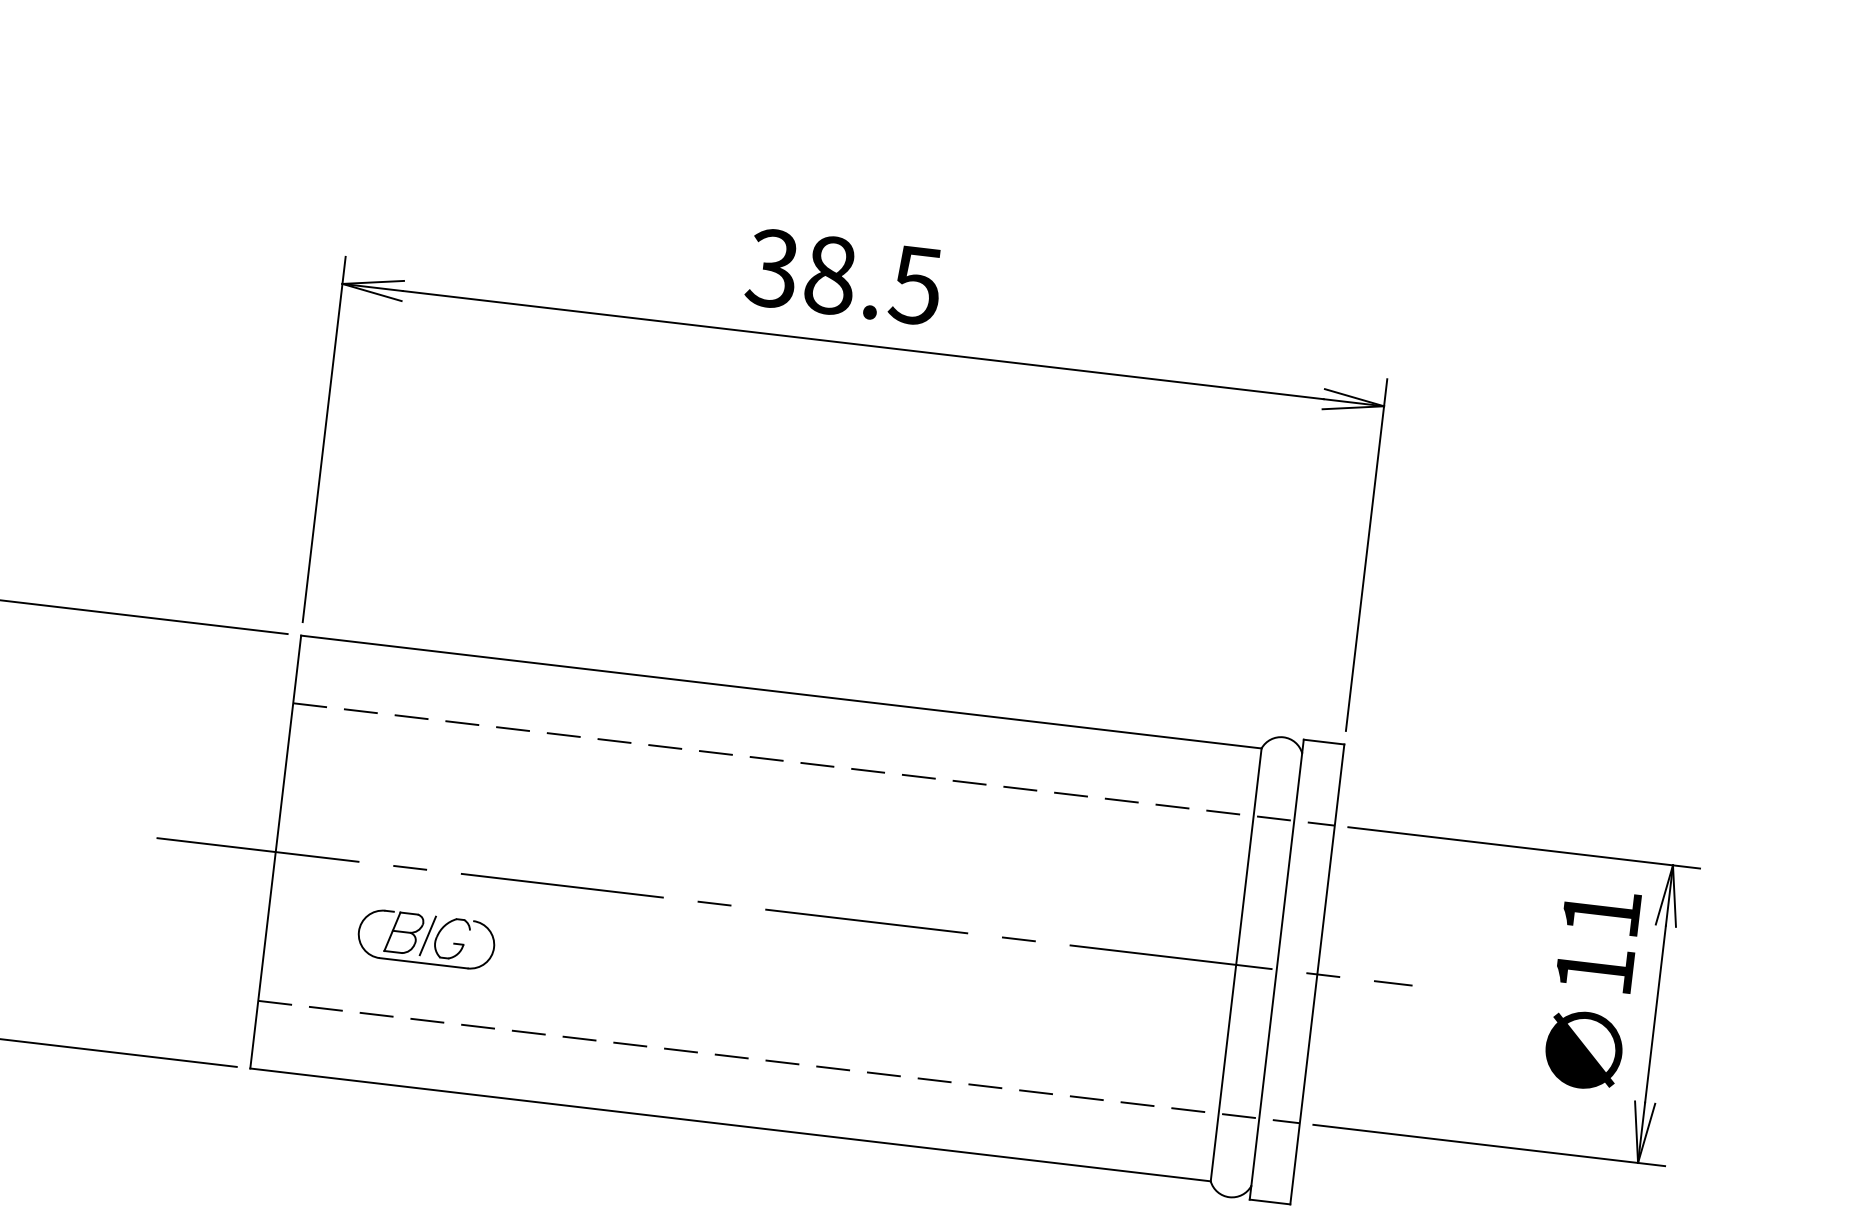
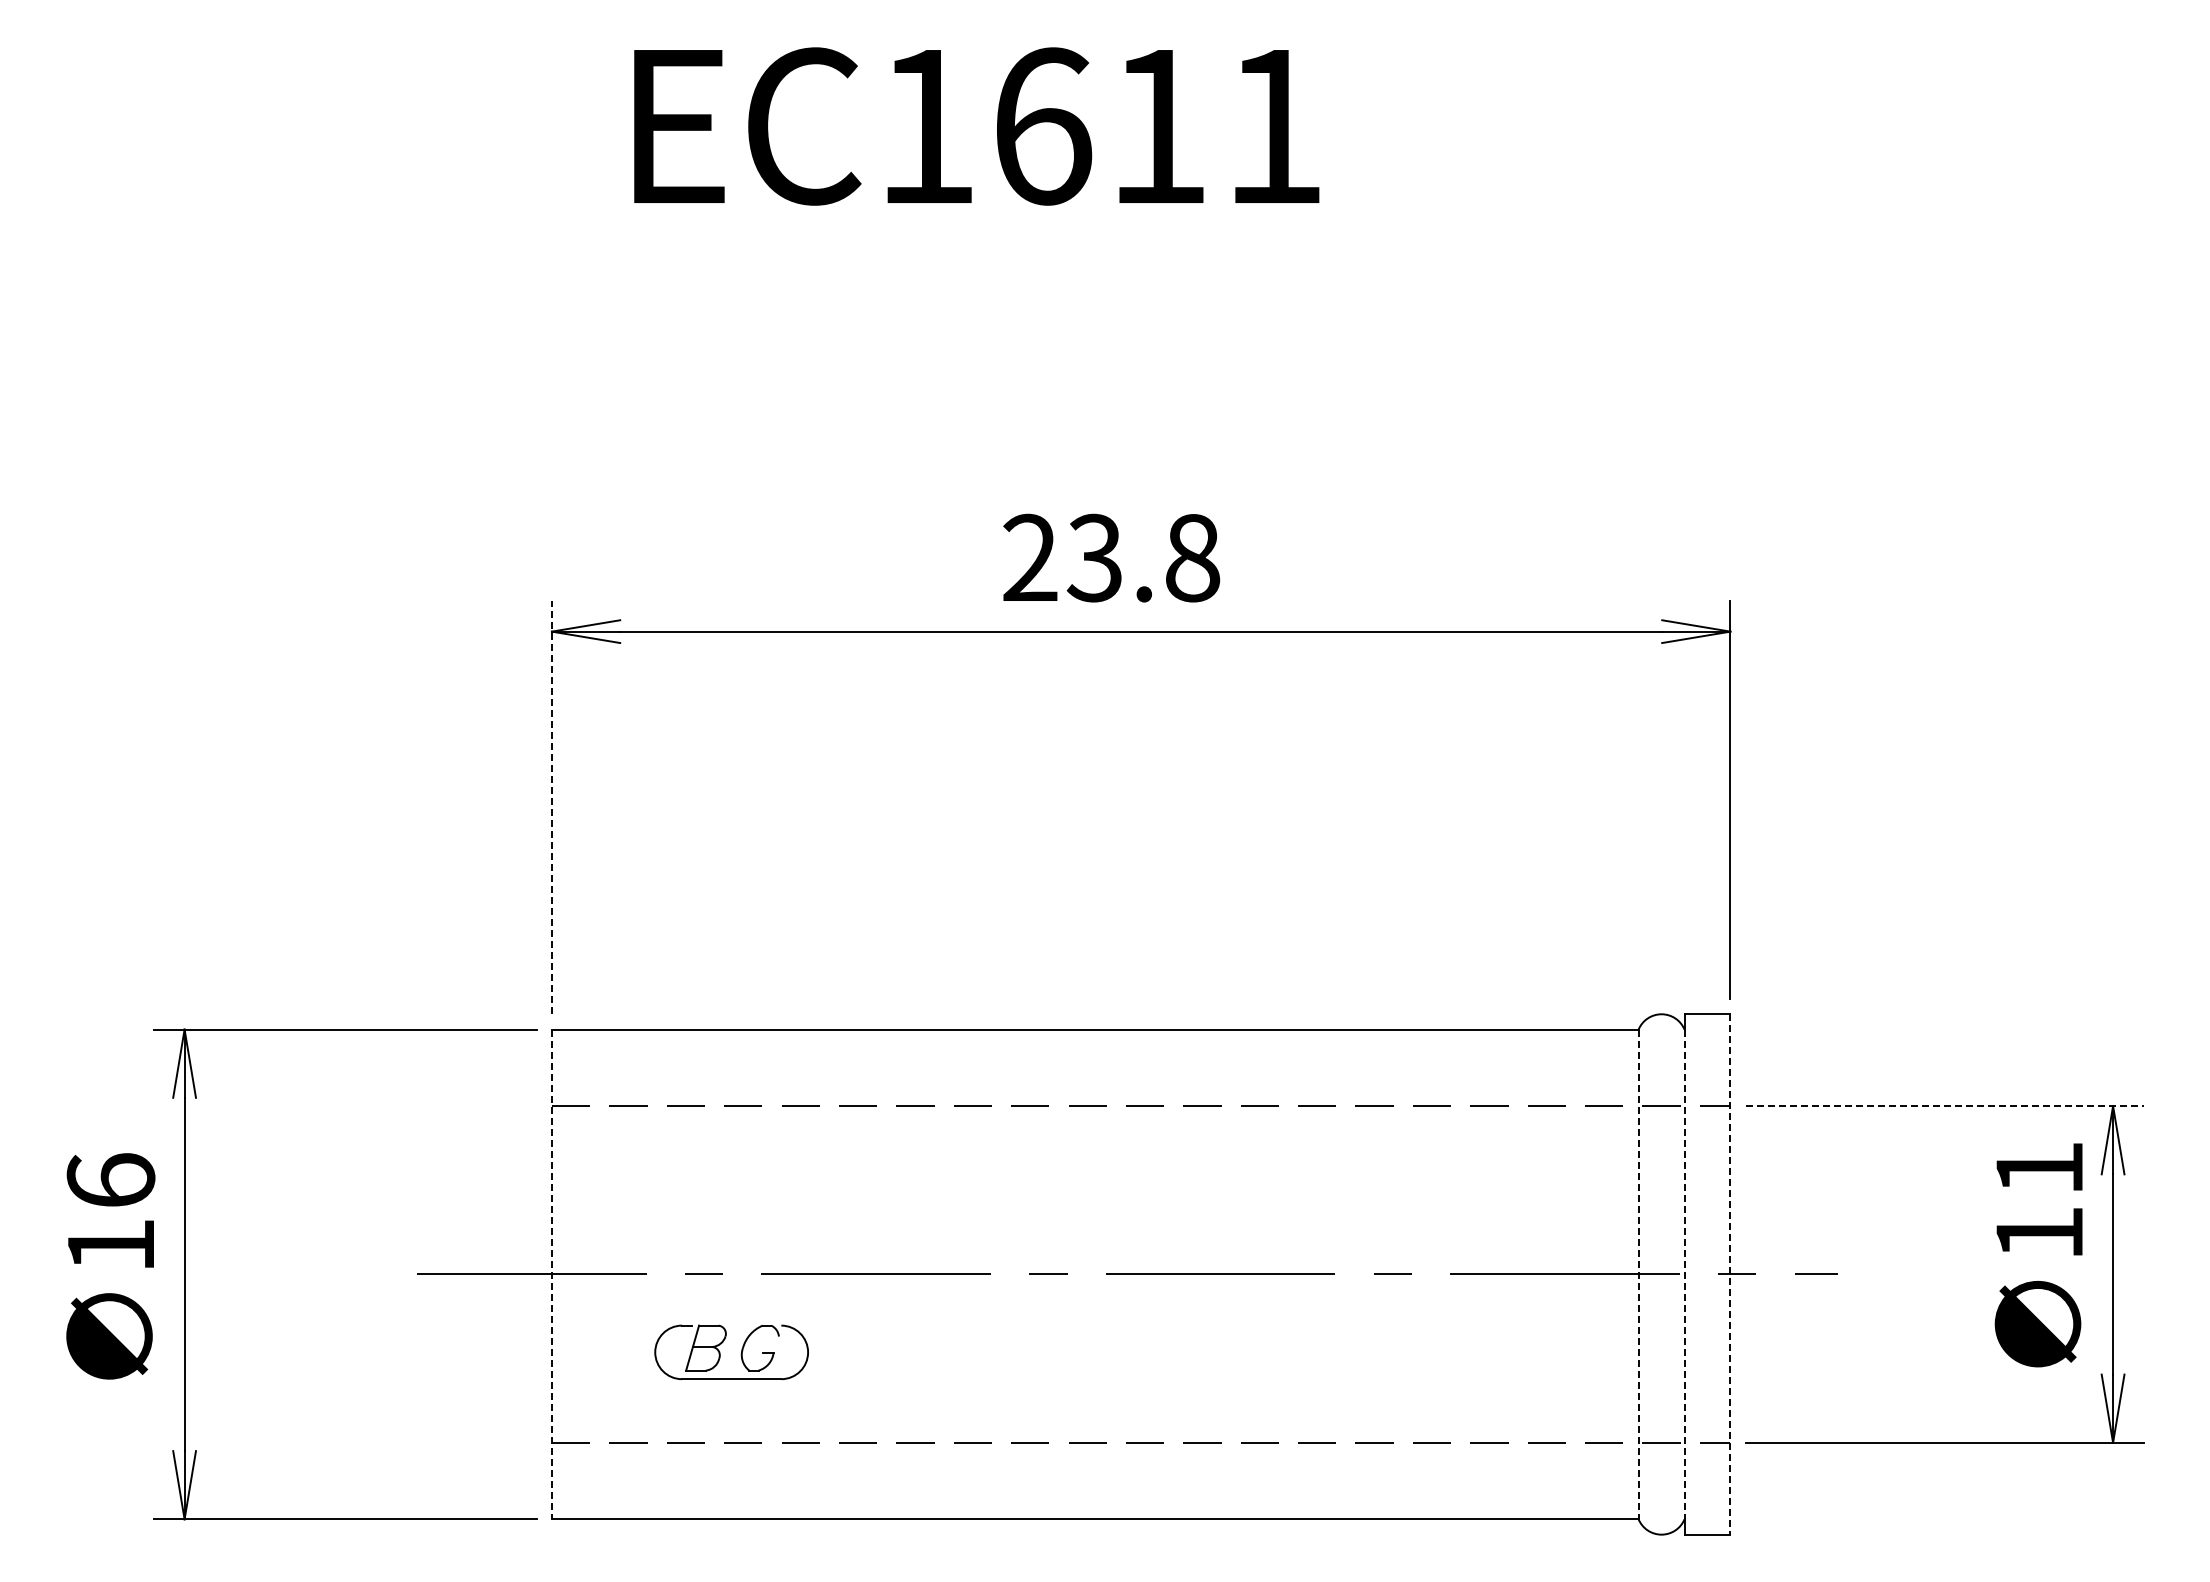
text: (844, 276) -> (1111, 557), 38.5 -> 23.8
line: (323, 439) -> (551, 807), solid -> dashed
line: (1523, 848) -> (1944, 1106), solid -> dashed
line: (275, 852) -> (551, 1274), solid -> dashed
line: (427, 935) -> (732, 1347), removed
line: (1236, 964) -> (1638, 1274), solid -> dashed
line: (1276, 969) -> (1684, 1274), solid -> dashed
line: (1317, 974) -> (1730, 1274), solid -> dashed

